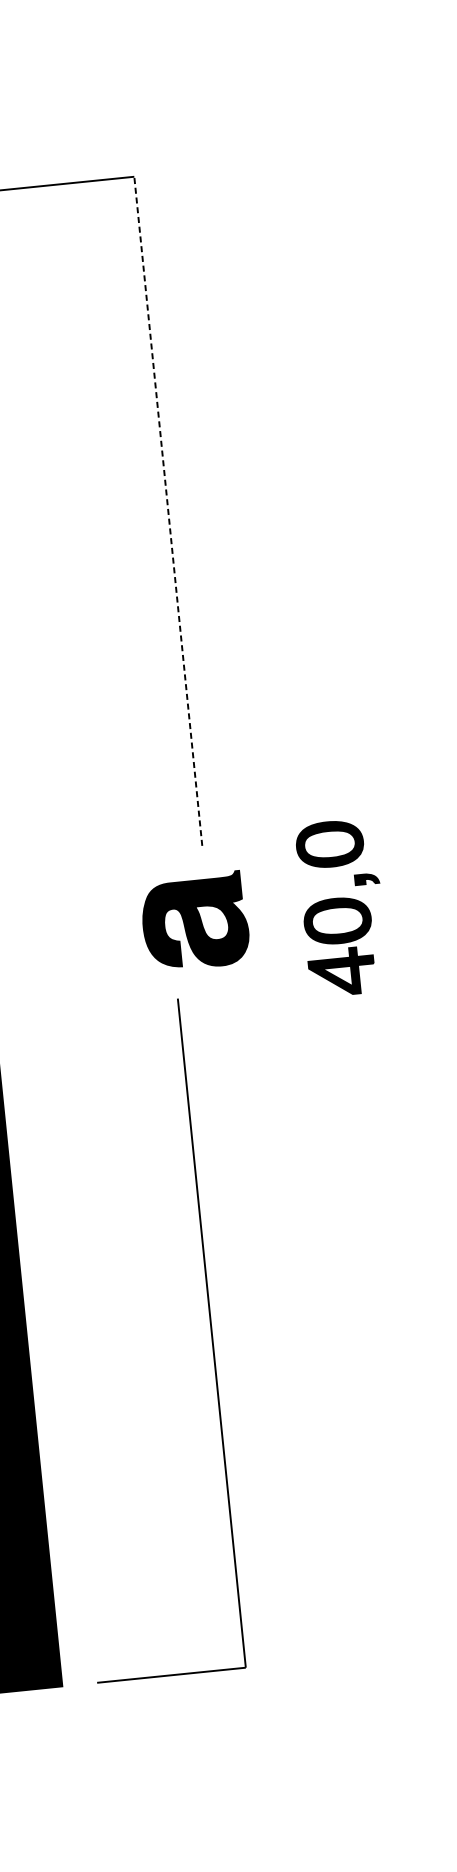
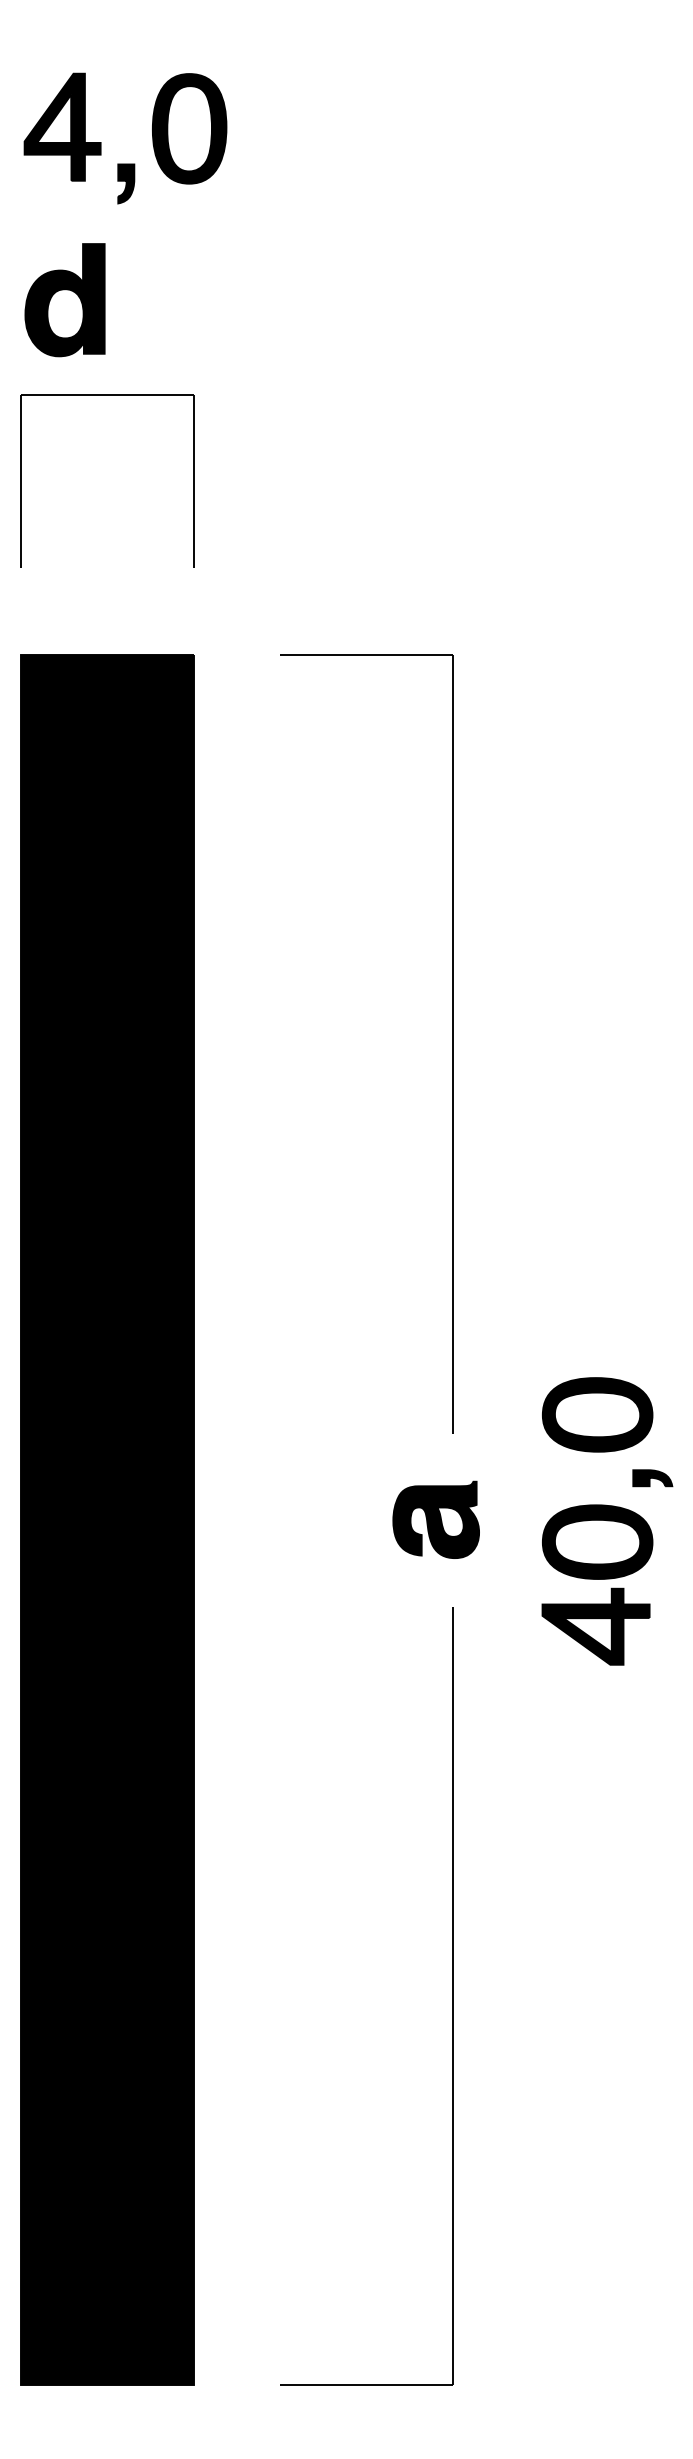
line: (168, 510) -> (453, 1043), dashed -> solid
part: (342, 907) -> (607, 1521), size x1.43
part: (194, 921) -> (435, 1519), size x0.71
part: (211, 1333) -> (452, 1996), moved

